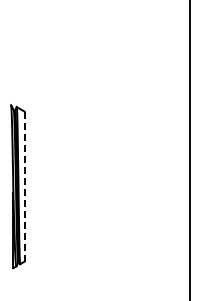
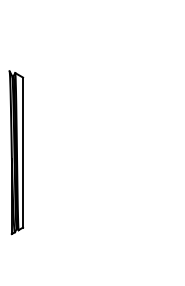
line: (24, 187) -> (22, 153), dashed -> solid

